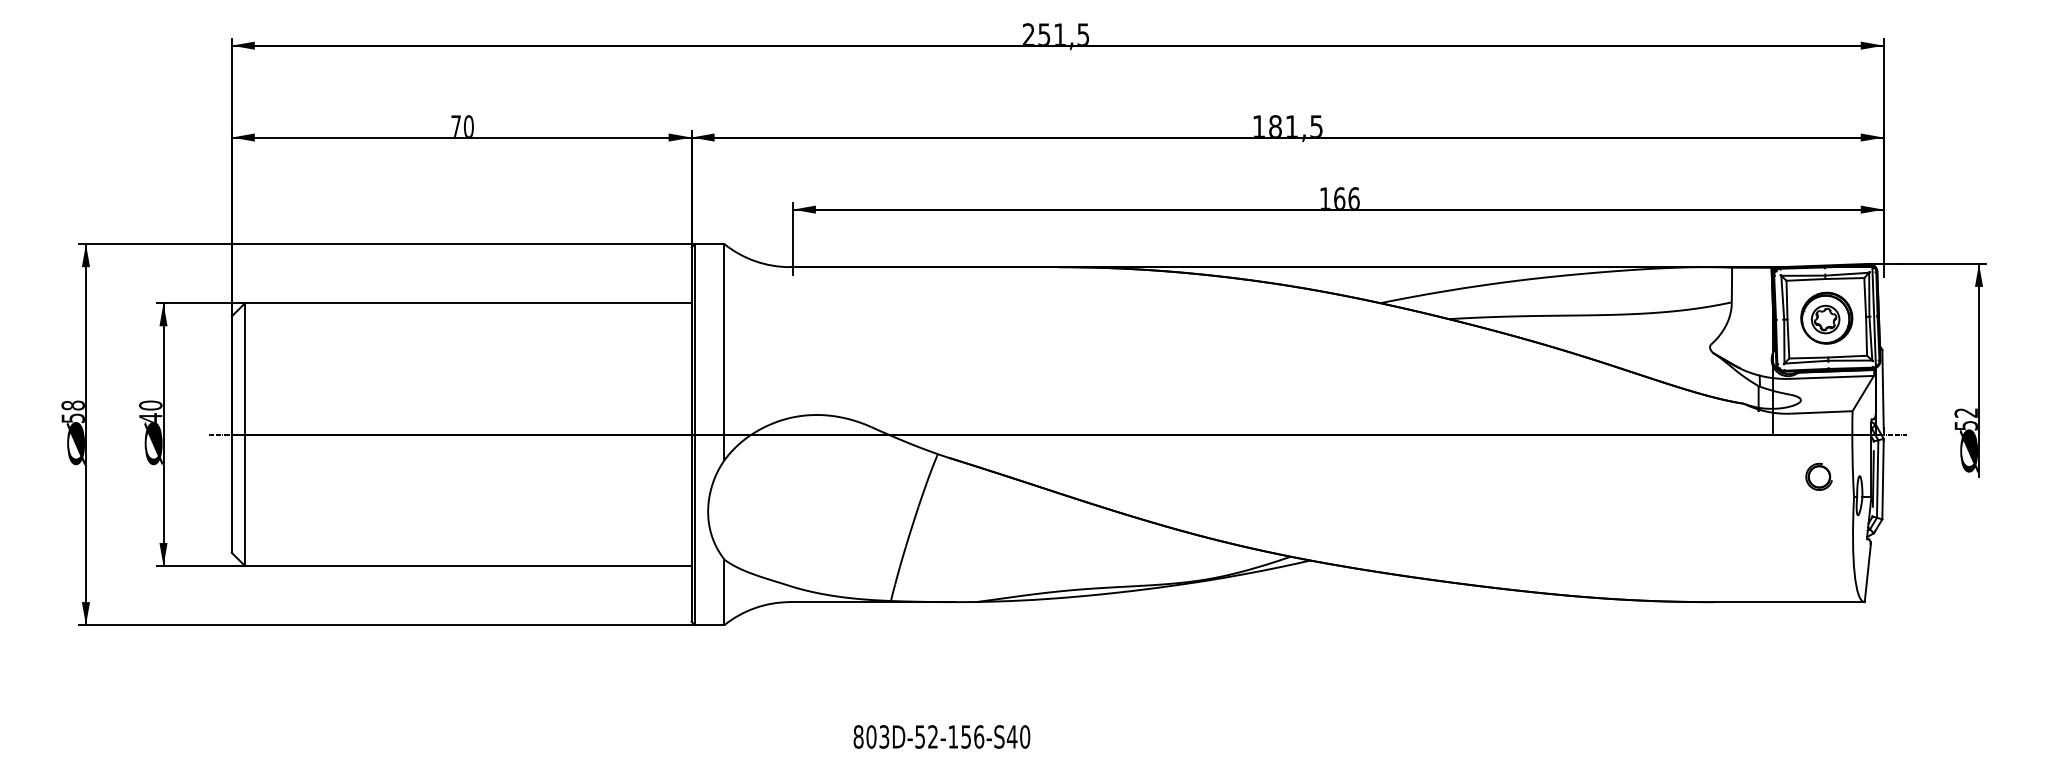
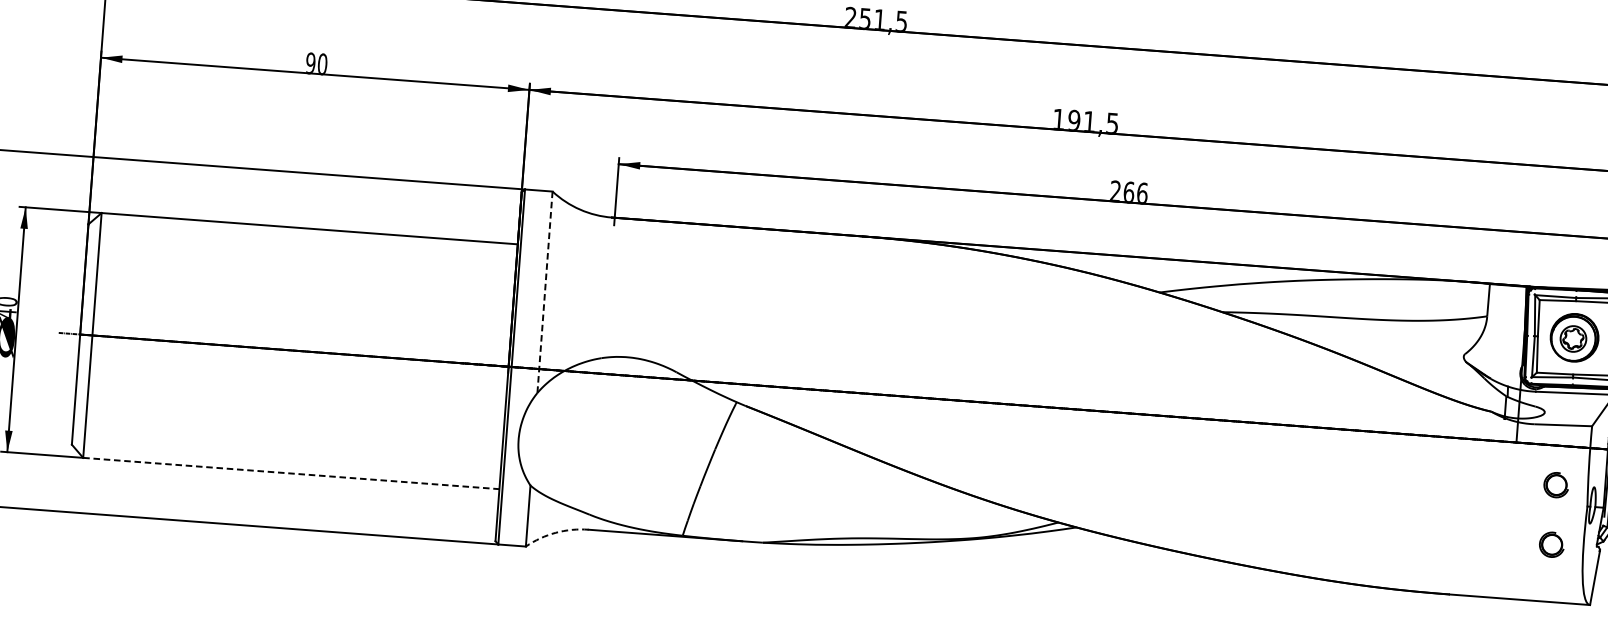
text: (456, 125) -> (311, 62), 70 -> 90
text: (1275, 125) -> (1074, 119), 181,5 -> 191,5
text: (1324, 197) -> (1115, 190), 166 -> 266
line: (724, 352) -> (545, 292), solid -> dashed
part: (1818, 540) -> (1551, 544), added
line: (468, 566) -> (291, 474), solid -> dashed
arc: (755, 608) -> (555, 533), solid -> dashed

